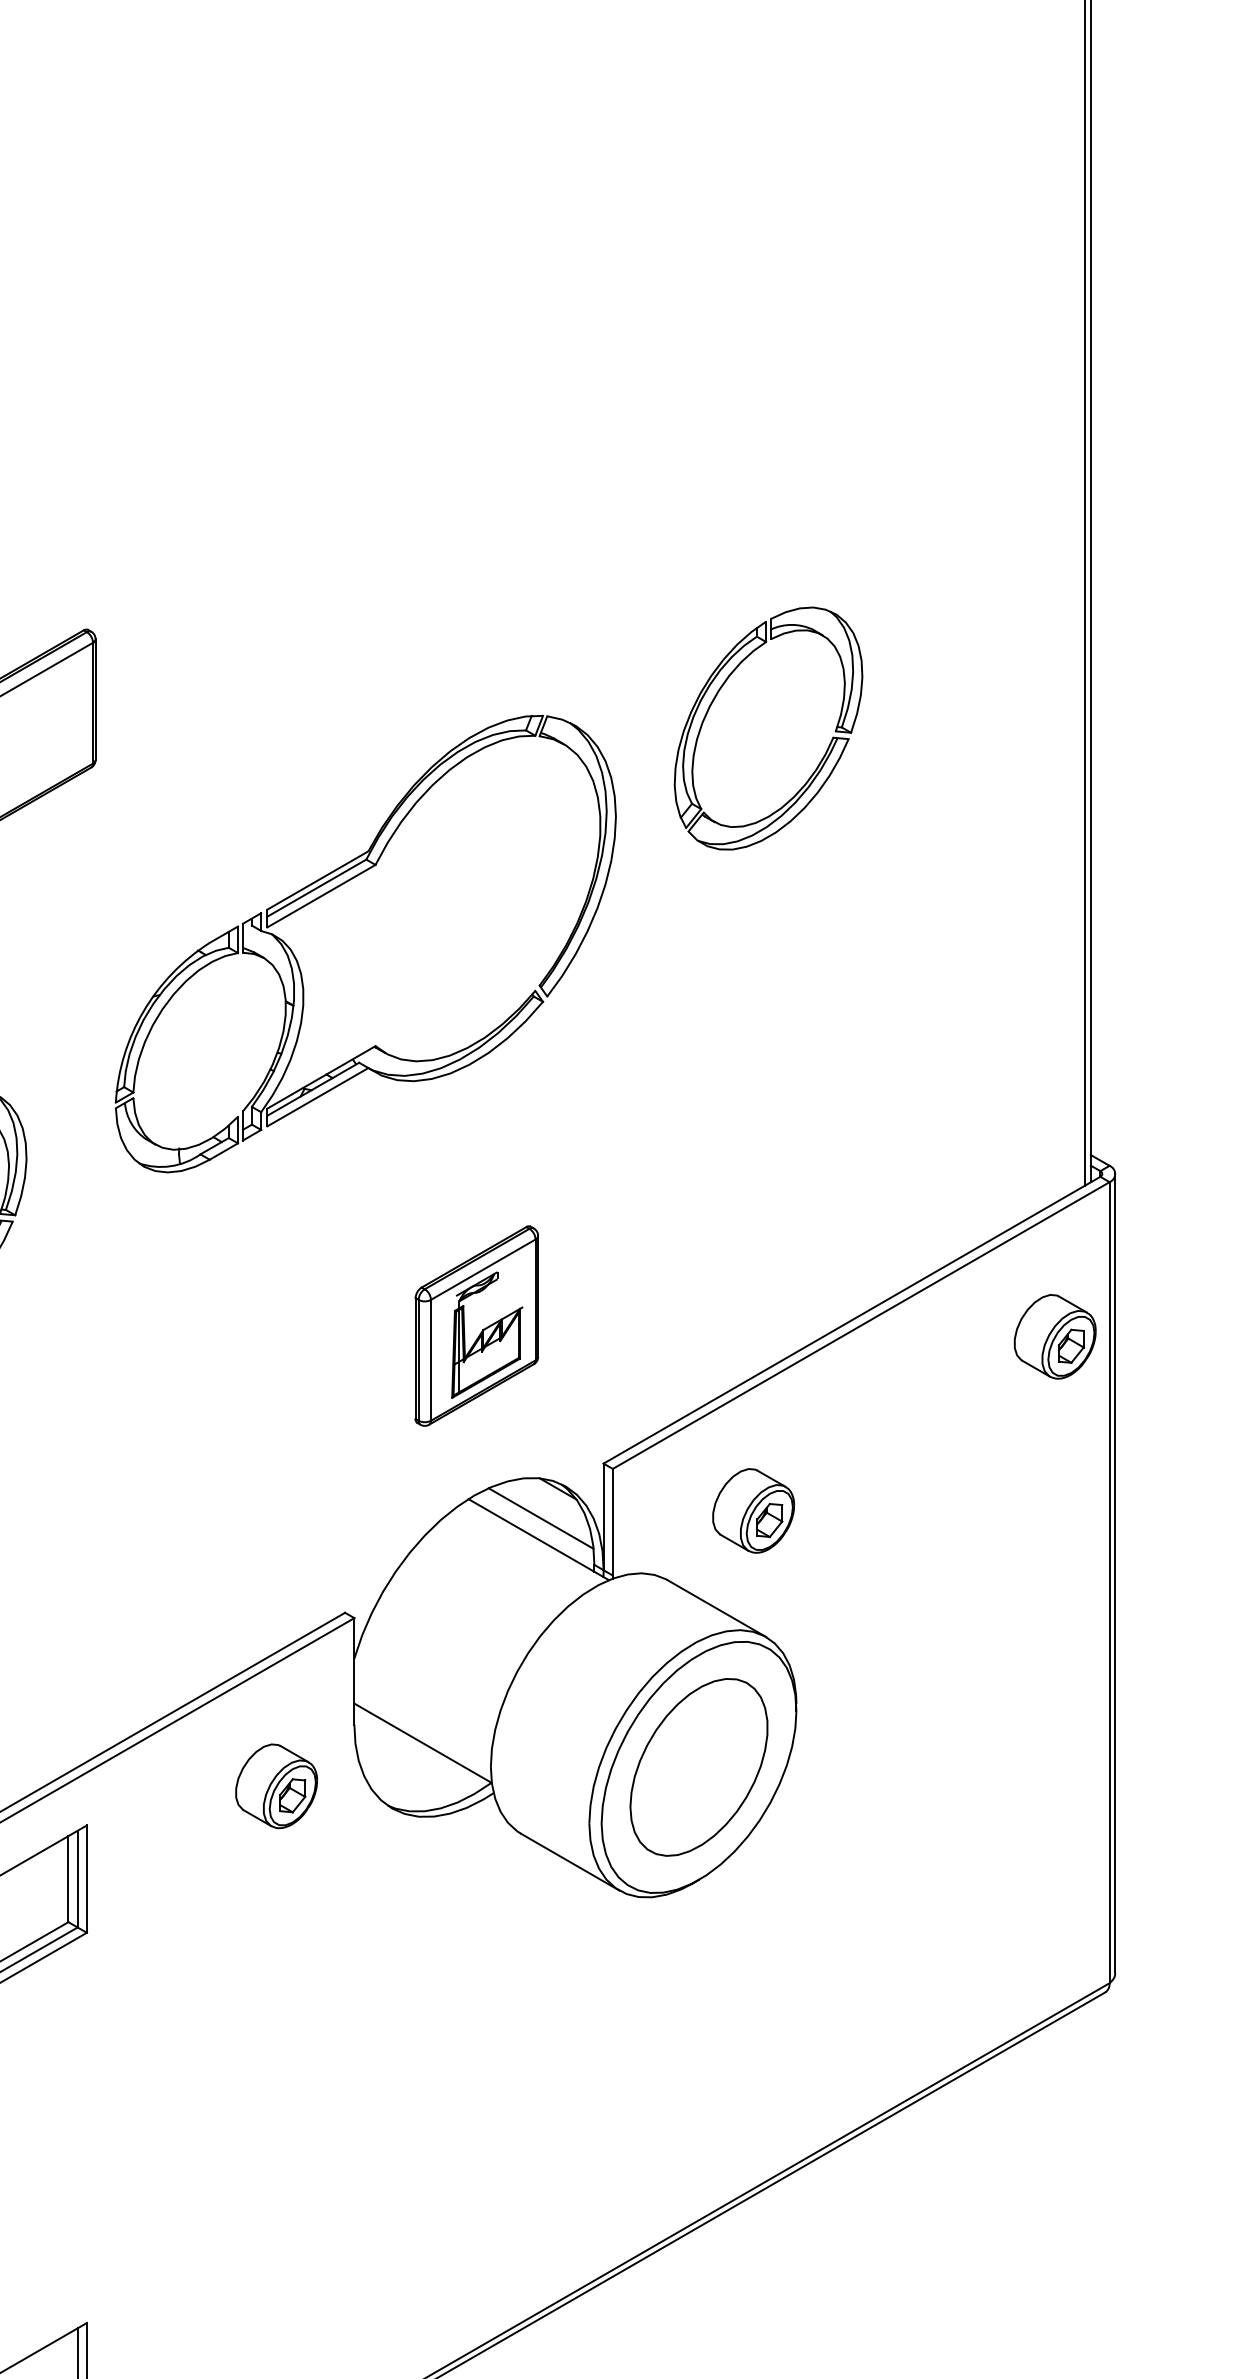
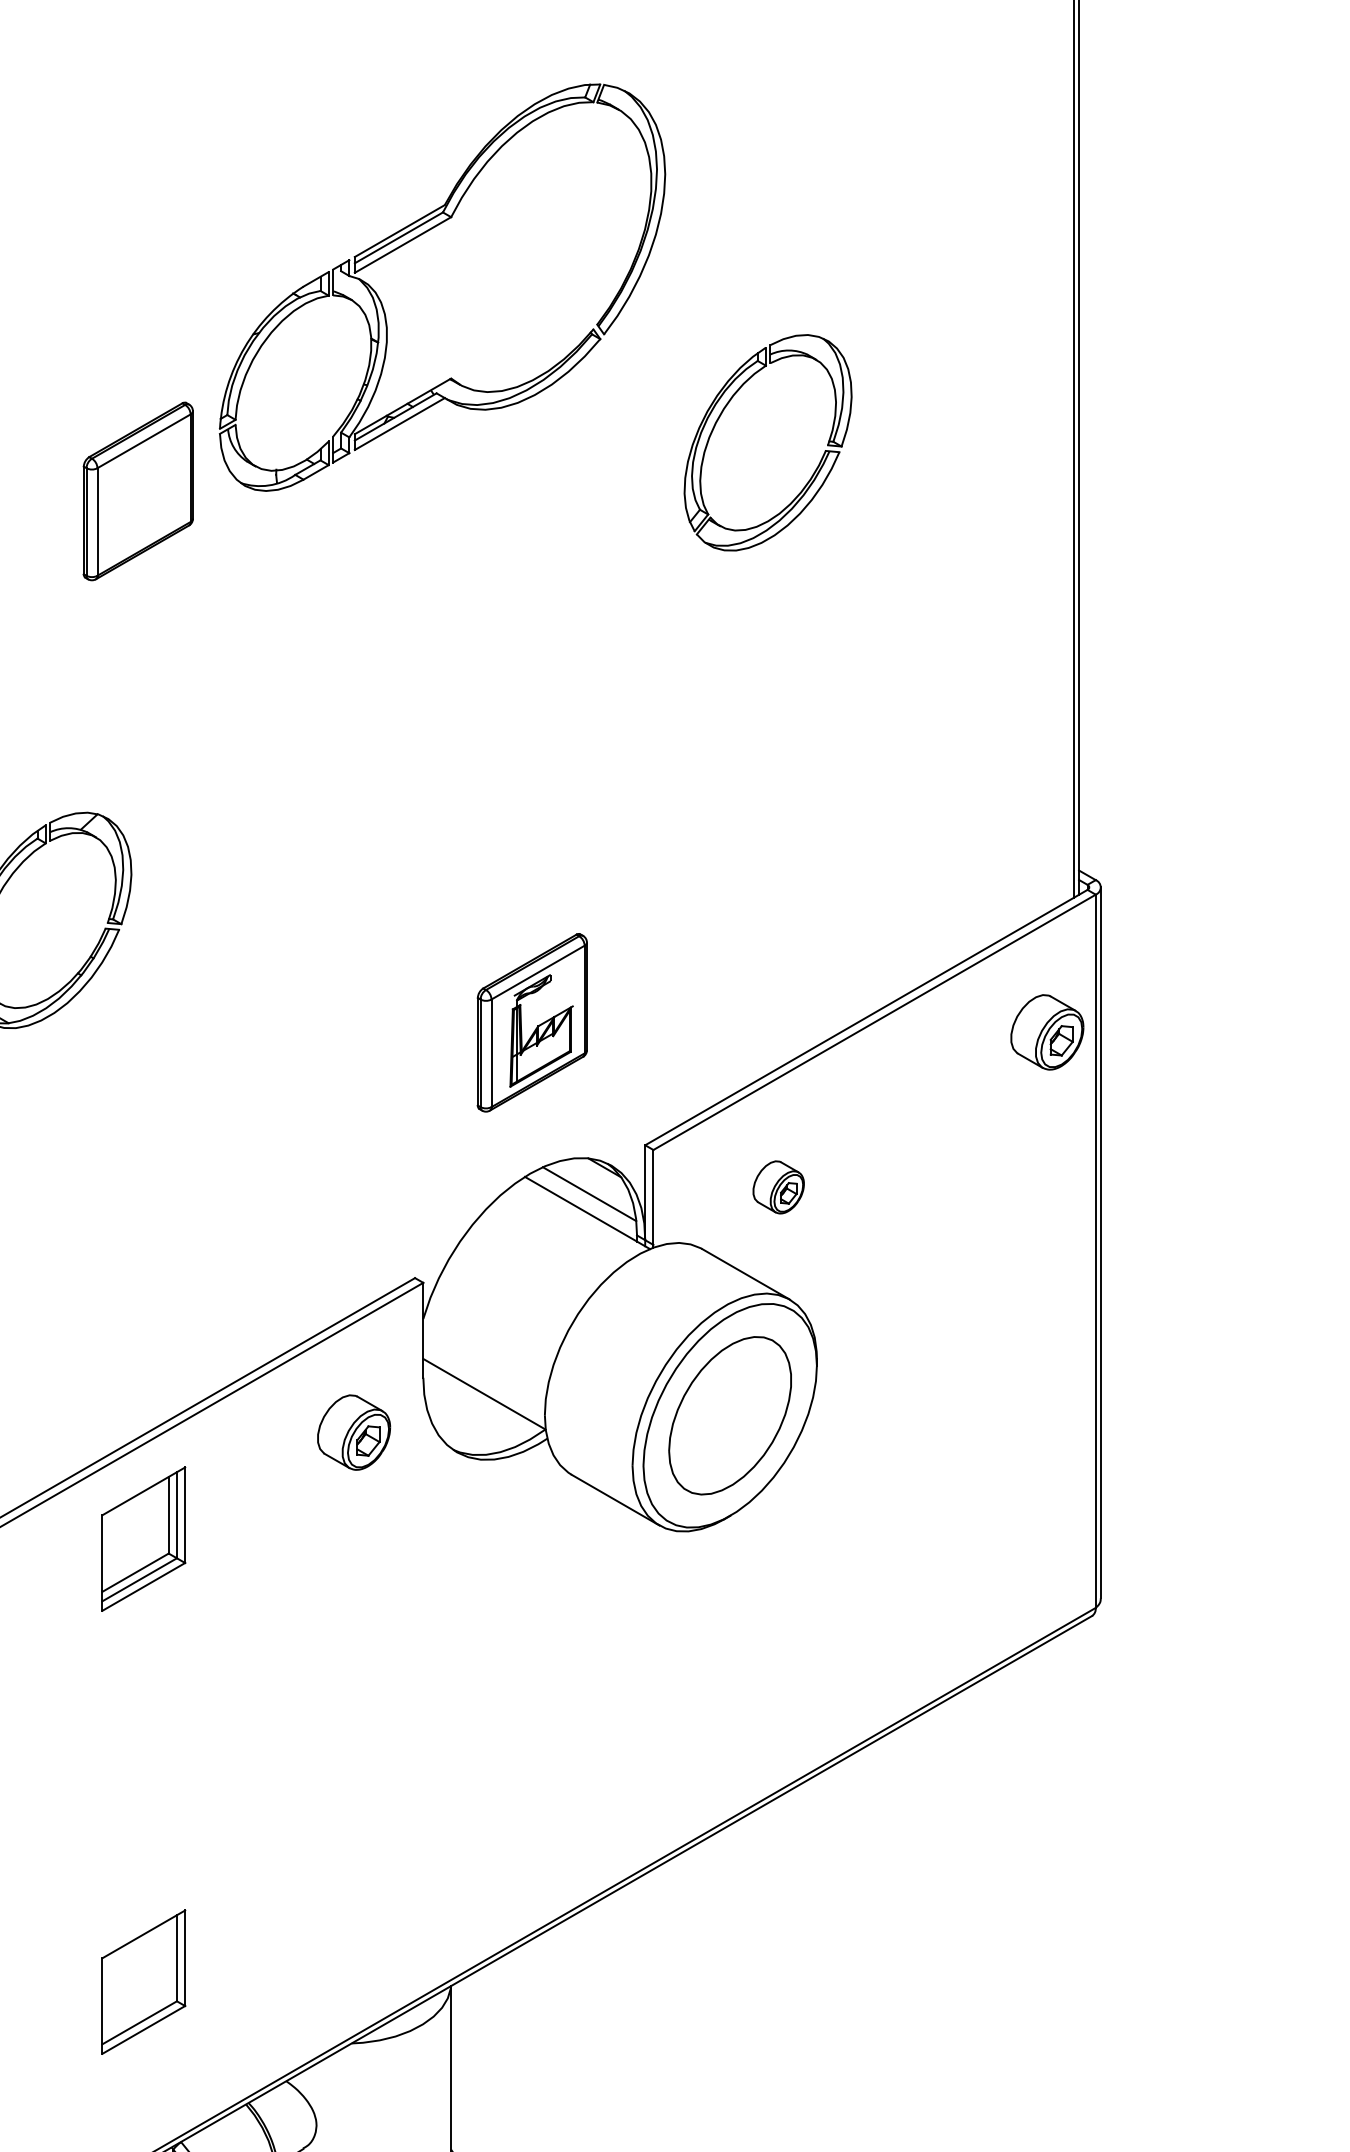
part: (715, 700) -> (720, 417), moved
part: (338, 887) -> (418, 237), moved
part: (753, 1511) -> (778, 1187), size x0.7

